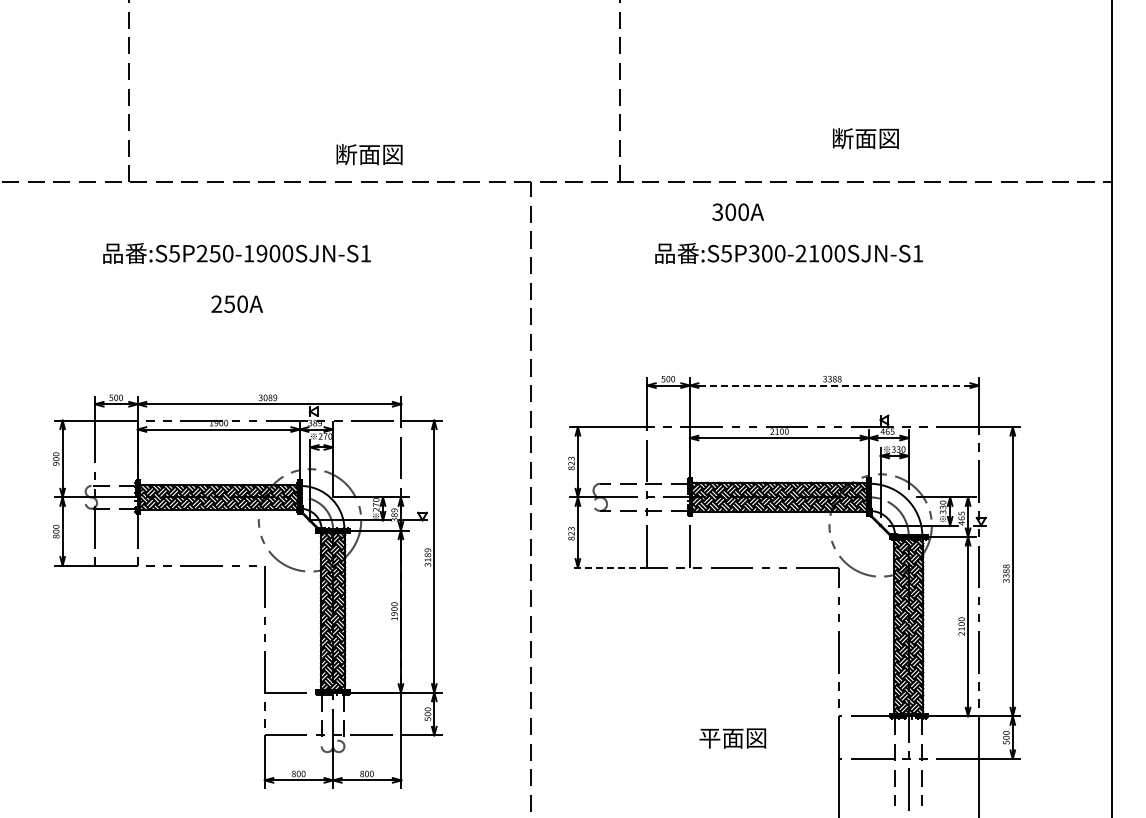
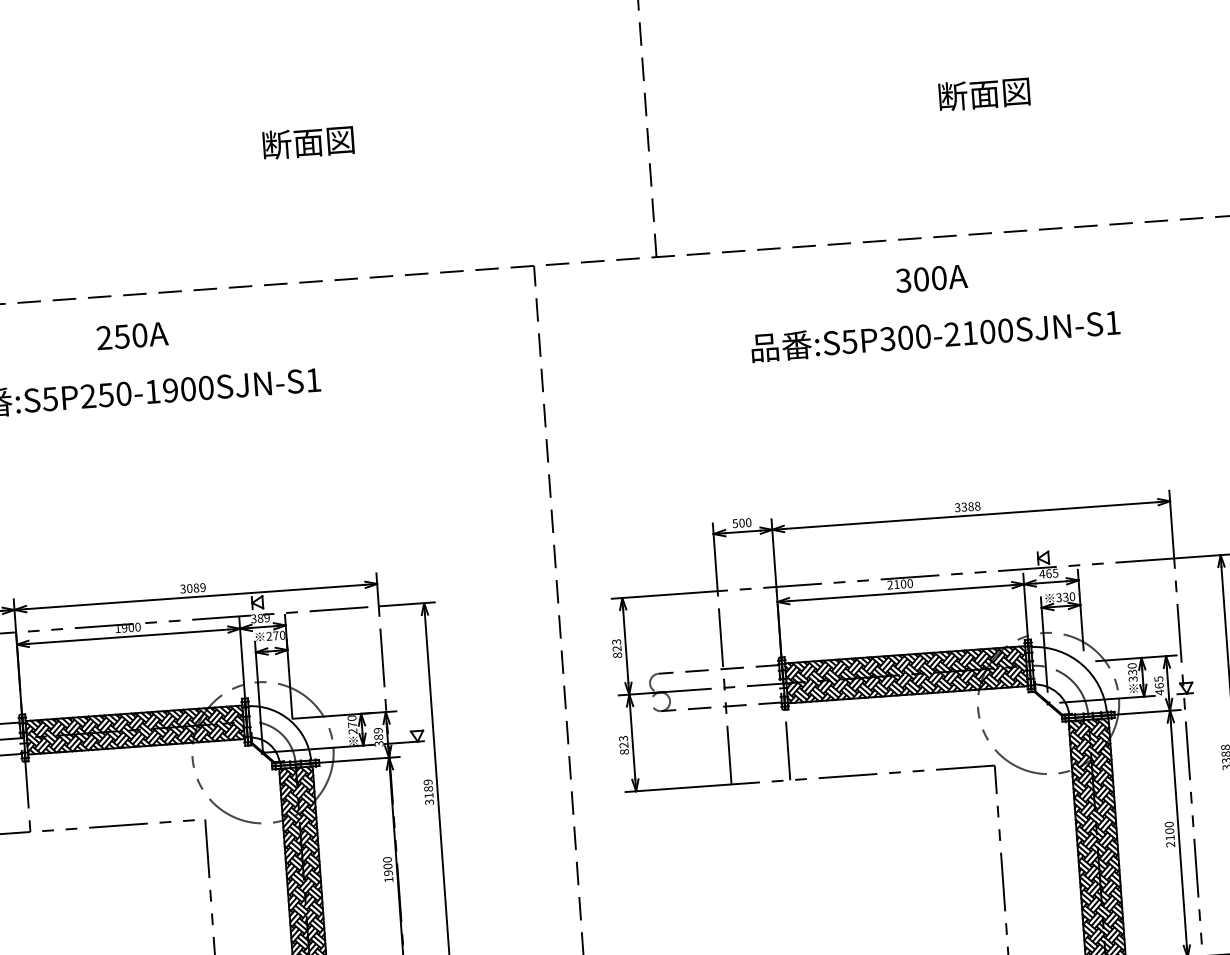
text: (865, 138) -> (983, 94), moved
text: (369, 154) -> (308, 142), moved
text: (737, 211) -> (930, 277), moved
text: (788, 253) -> (934, 335), moved
text: (236, 303) -> (131, 335), moved
line: (833, 385) -> (969, 515), dashed -> solid
line: (608, 567) -> (678, 788), dashed -> solid

